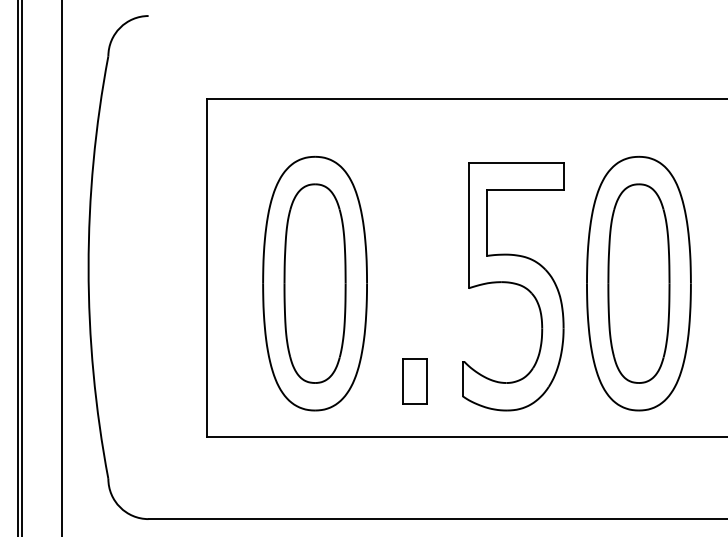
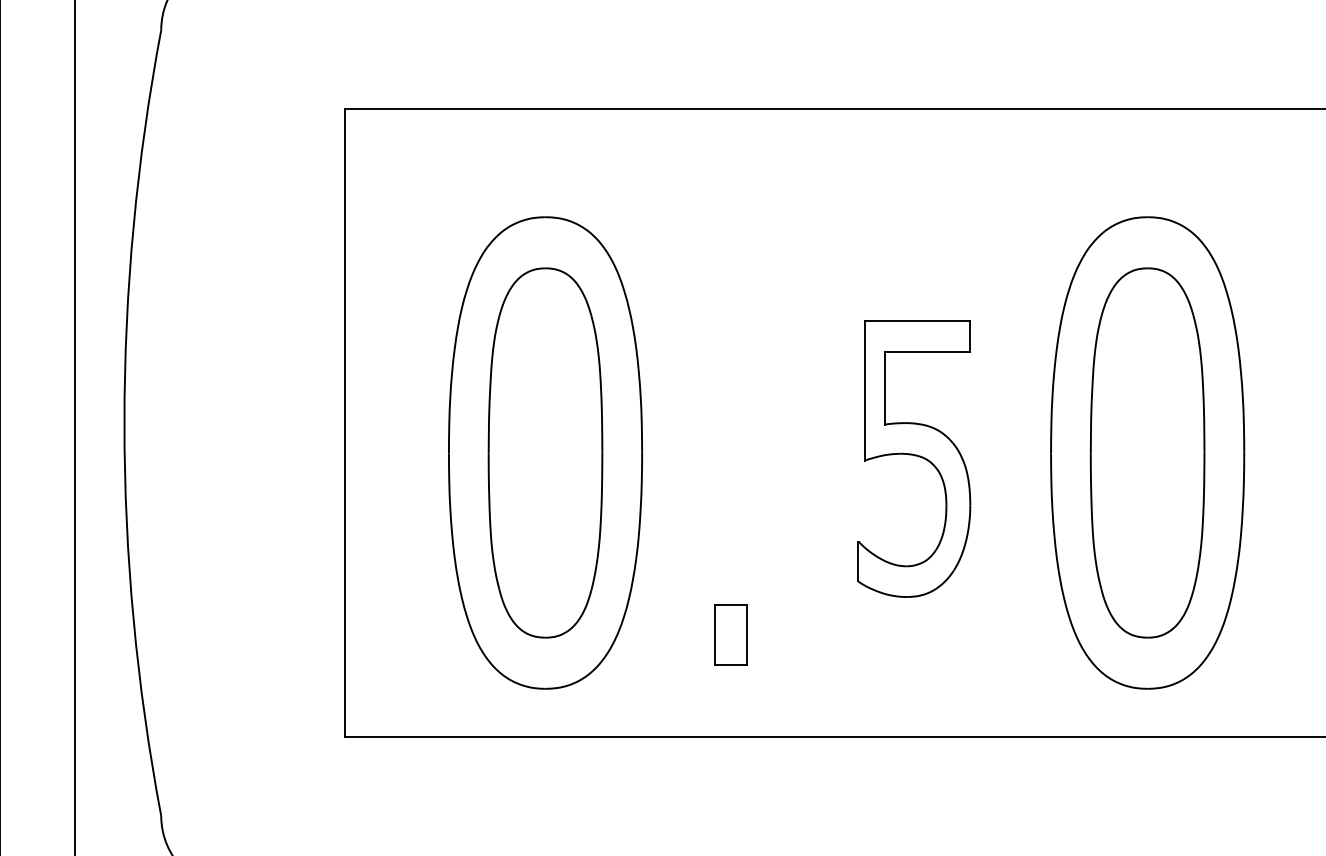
part: (513, 286) -> (914, 458), size x0.6
part: (414, 381) -> (730, 634), size x0.7

